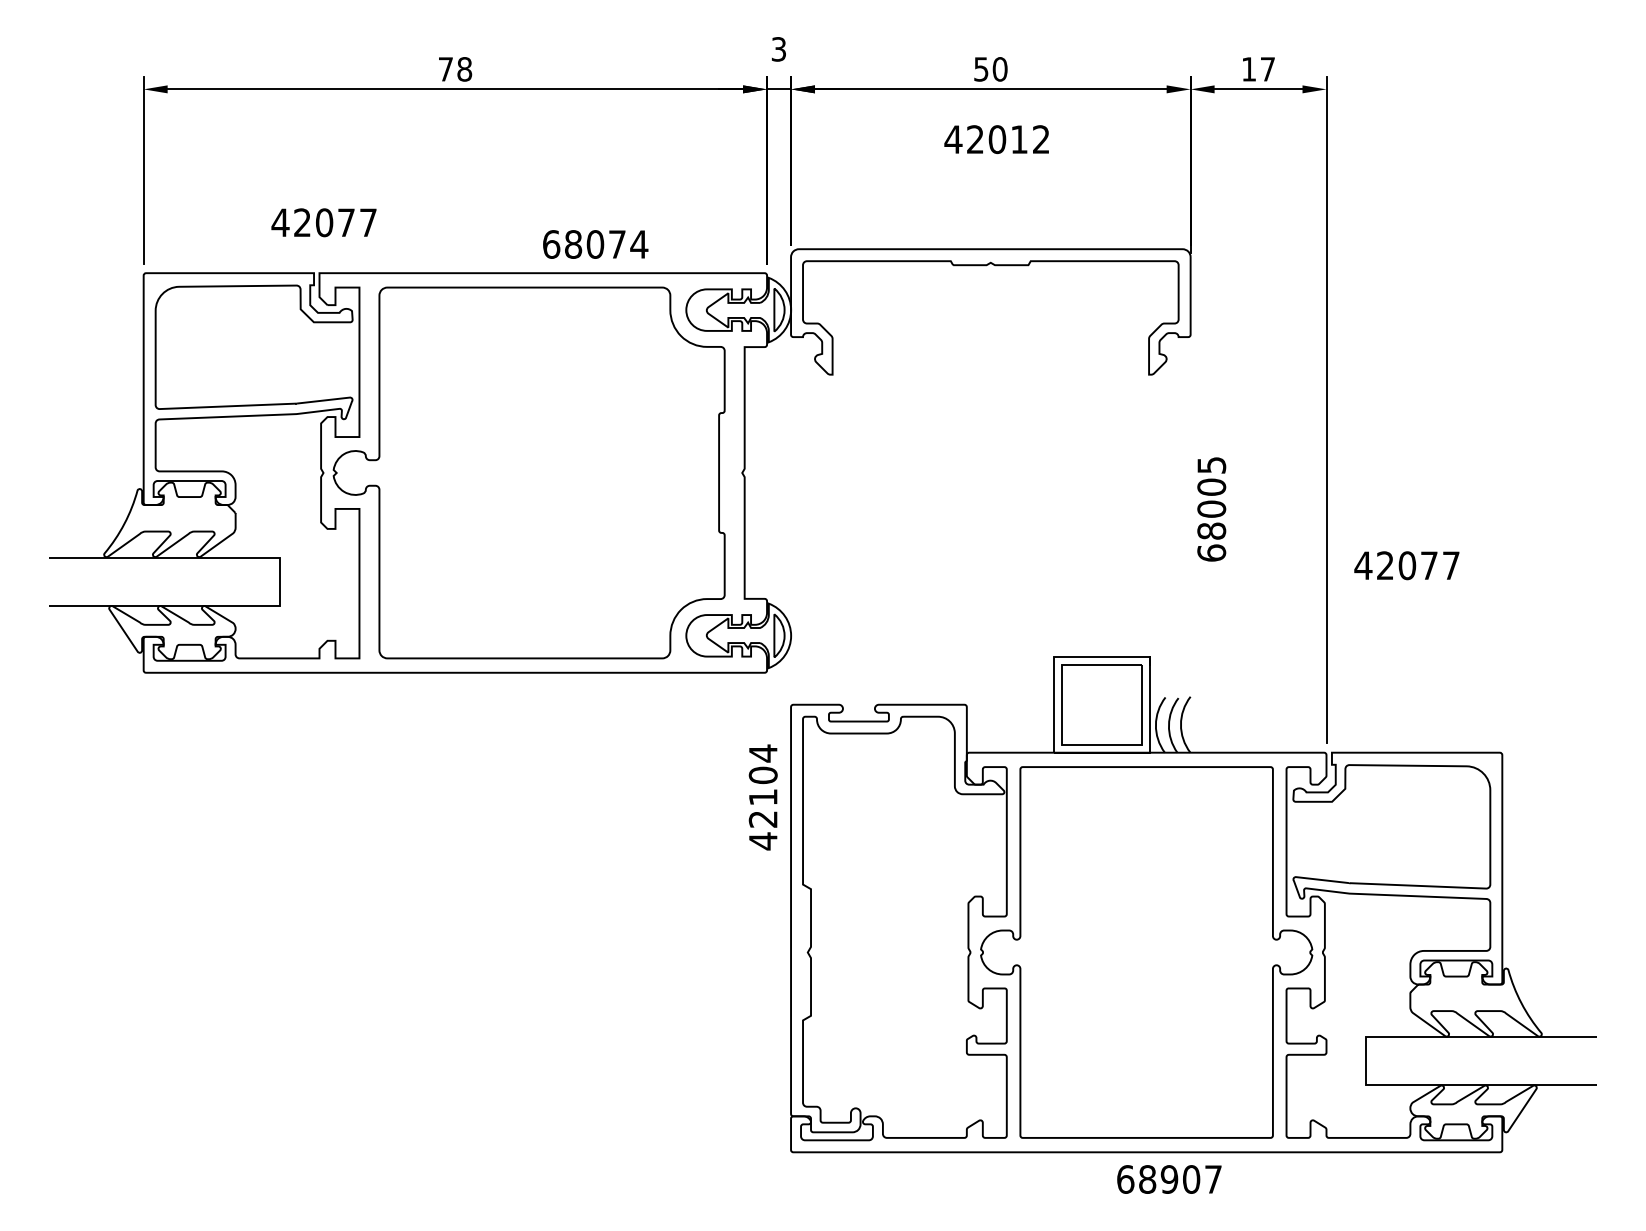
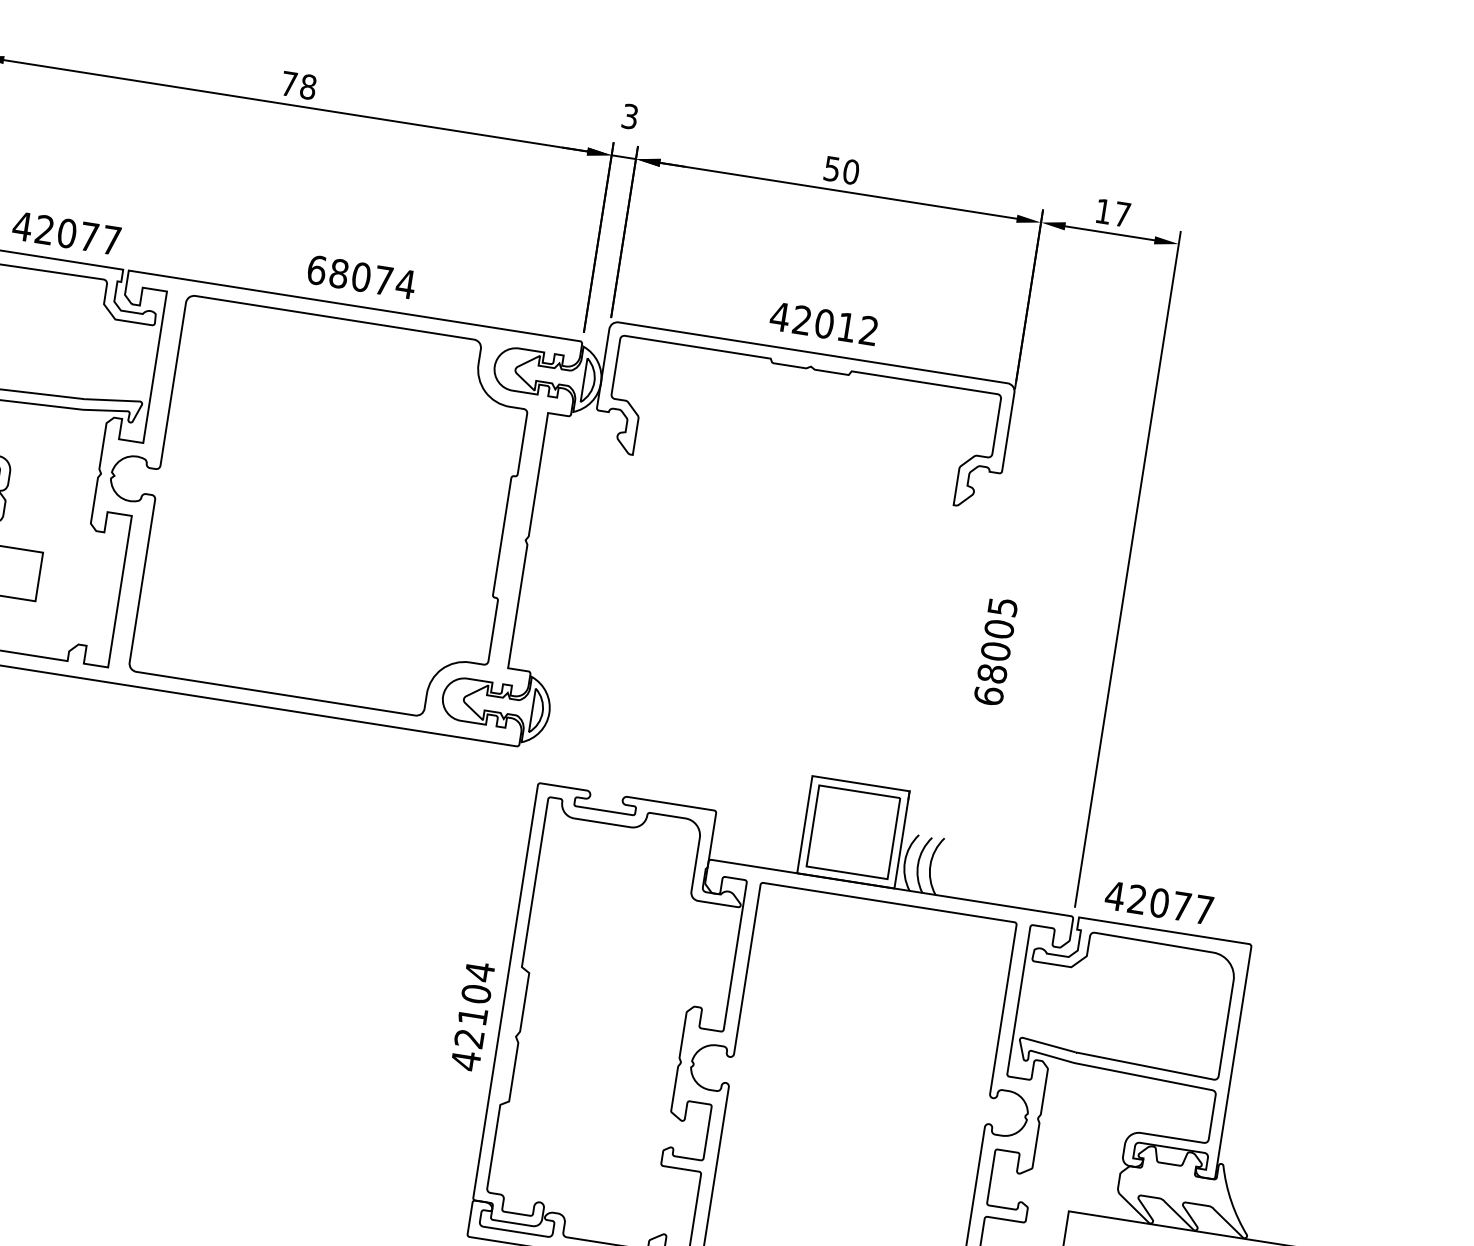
text: (996, 139) -> (823, 323), moved
text: (323, 222) -> (66, 233), moved
text: (595, 244) -> (361, 277), moved
text: (1406, 565) -> (1158, 902), moved
text: (762, 797) -> (472, 1016), moved

